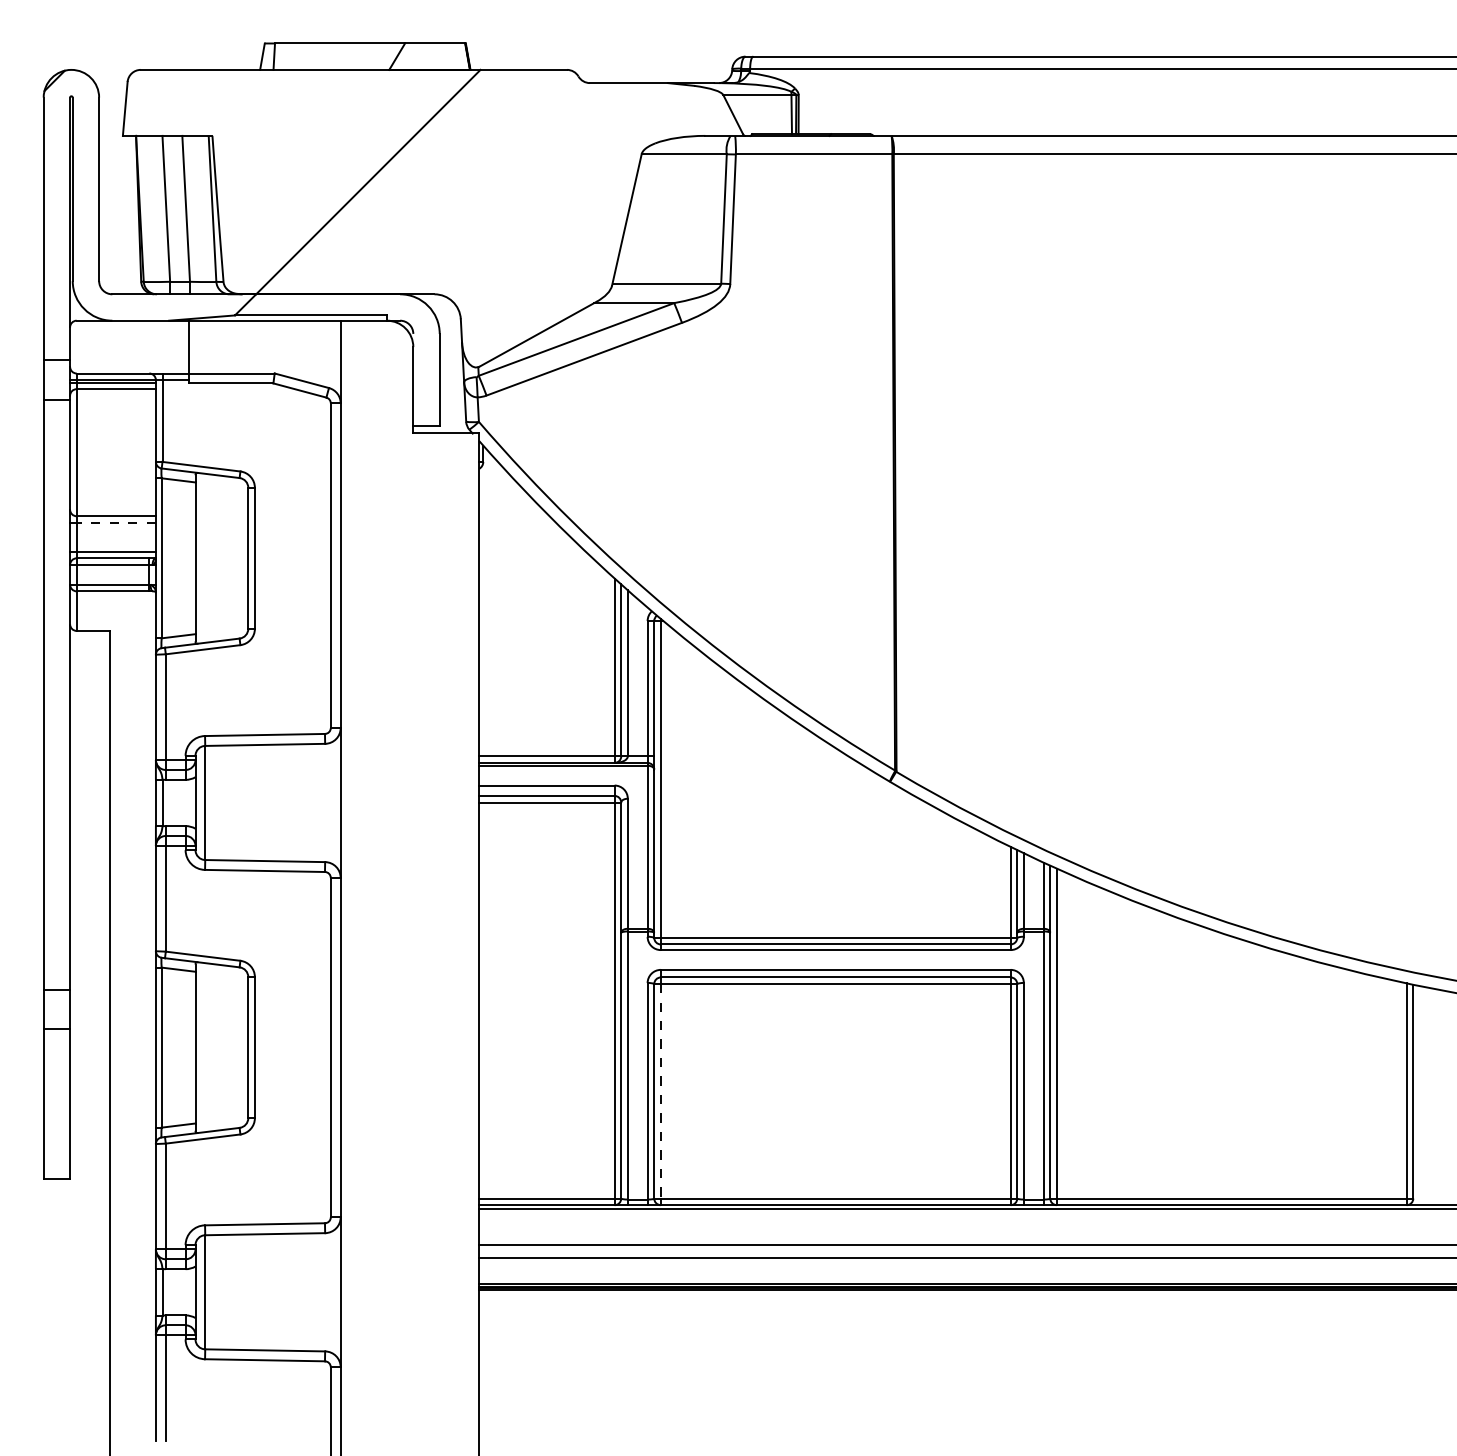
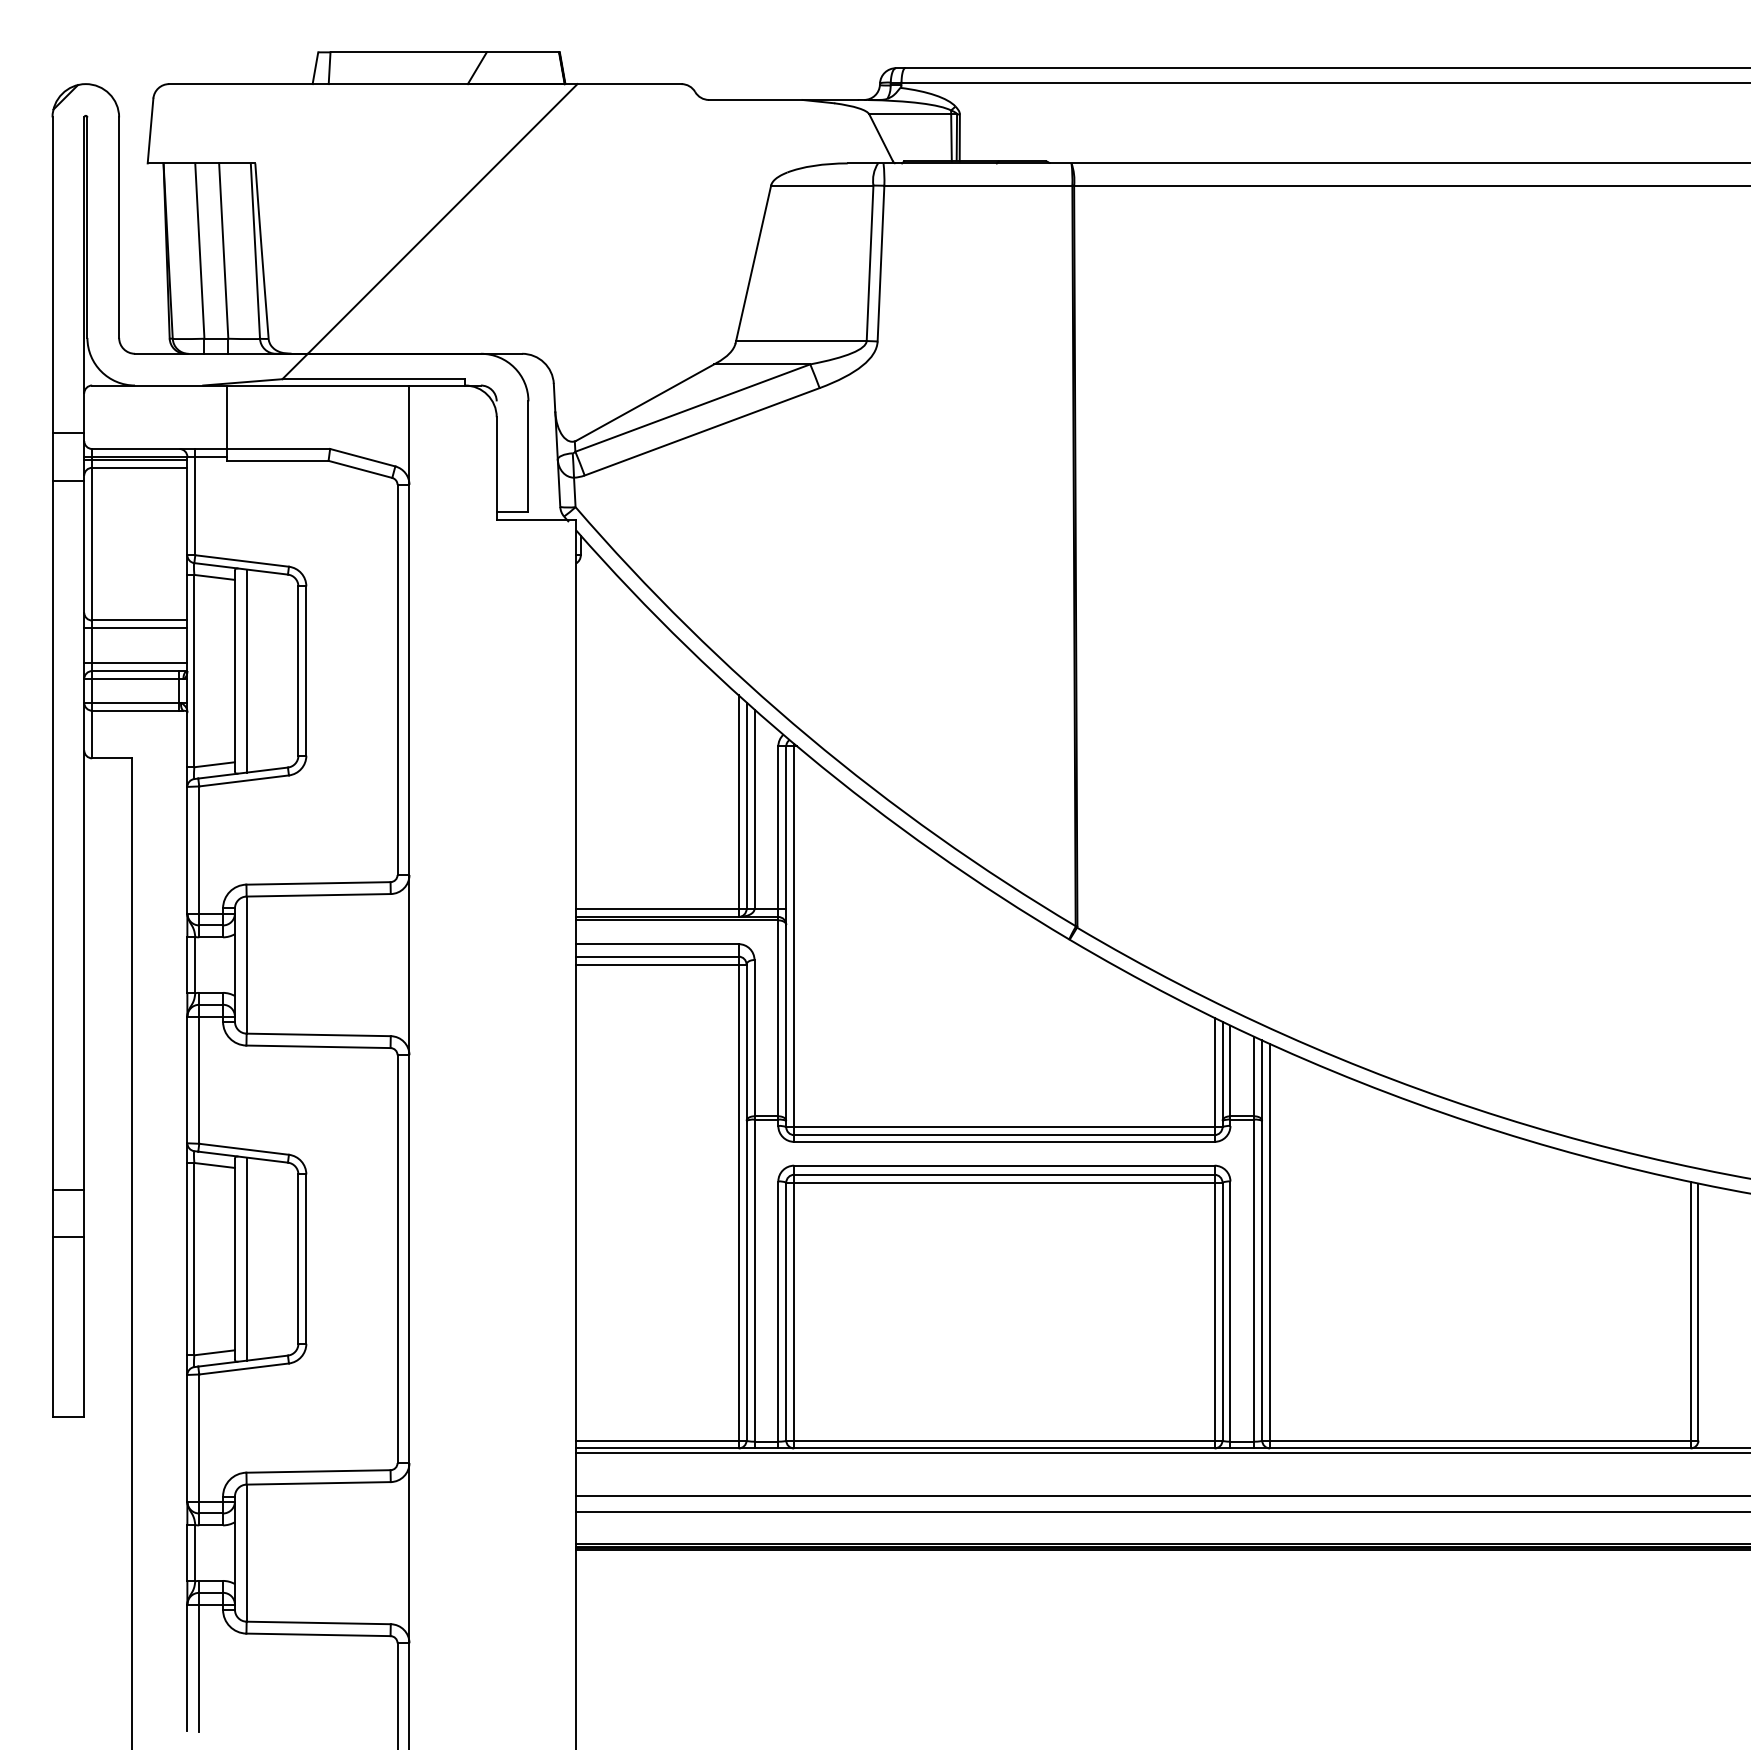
line: (116, 522) -> (139, 628), dashed -> solid
line: (205, 557) -> (246, 670), added
line: (205, 1047) -> (246, 1258), added
line: (661, 1091) -> (794, 1311), dashed -> solid

